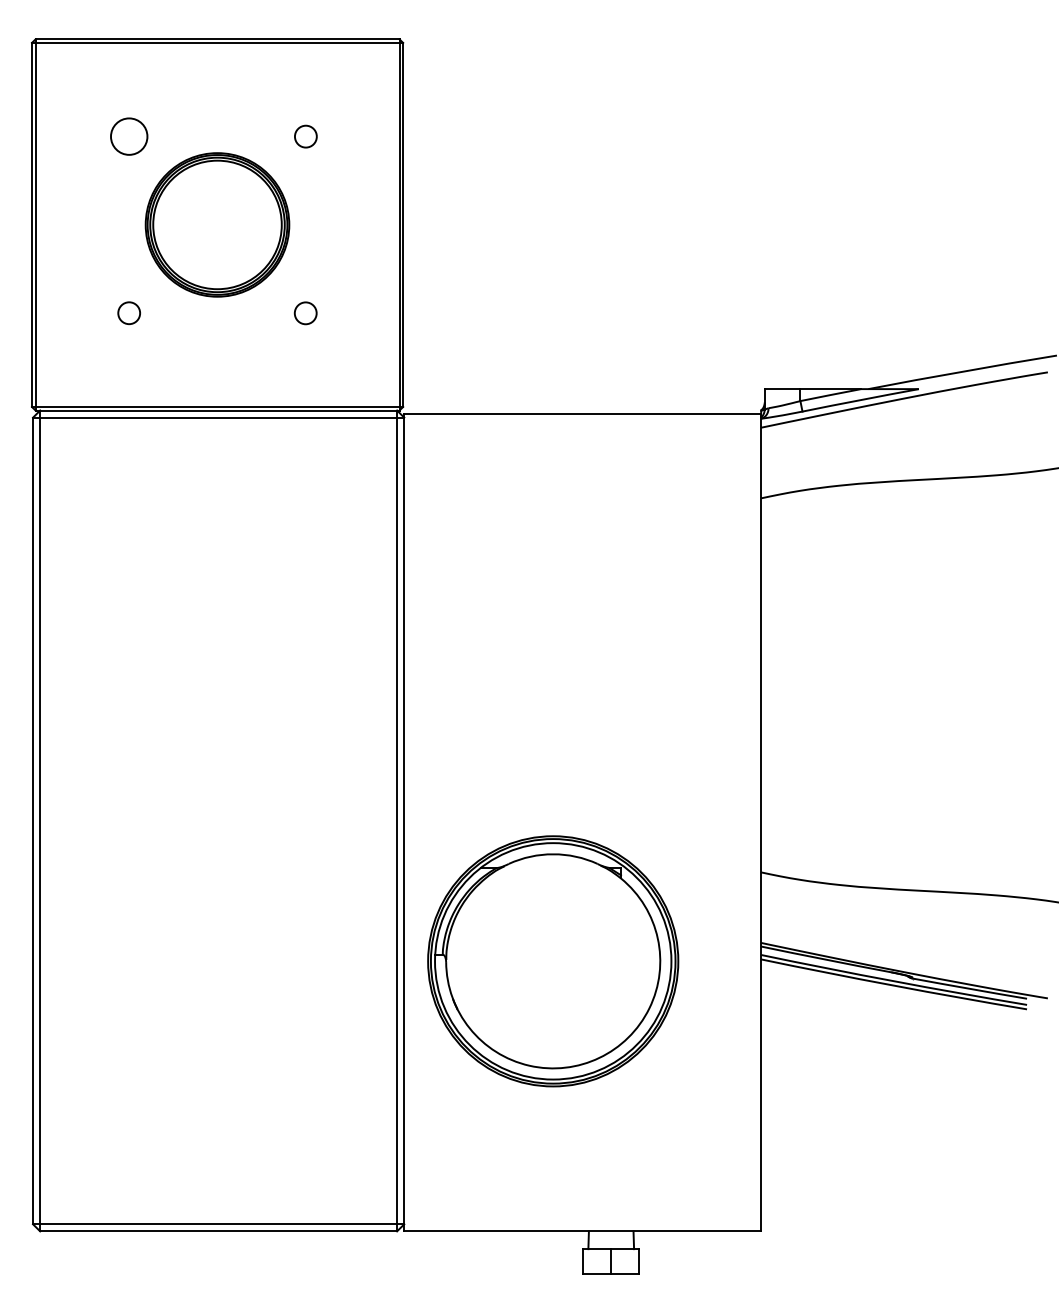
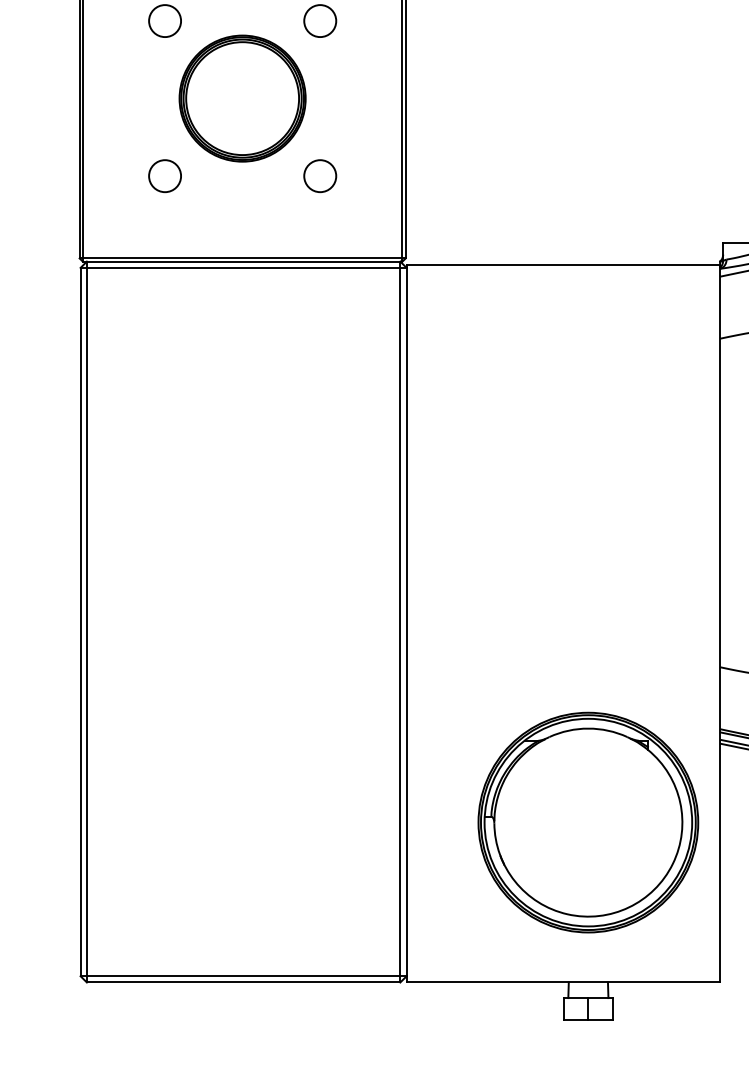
circle: (305, 136) -> (319, 20), size x1.67
circle: (129, 313) -> (165, 176), size x1.67
circle: (305, 313) -> (319, 176), size x1.67
part: (553, 961) -> (588, 822), moved

